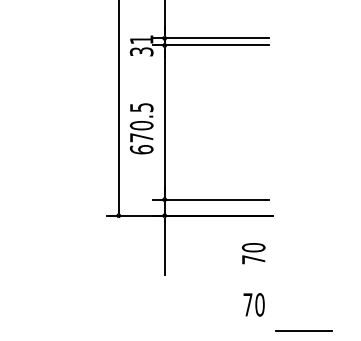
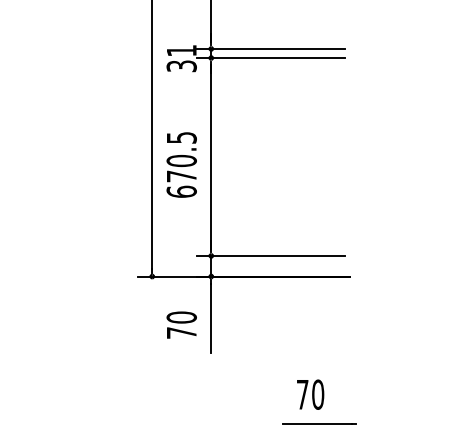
text: (253, 253) -> (181, 324), moved
text: (253, 304) -> (309, 394), moved
line: (303, 330) -> (318, 423), moved

